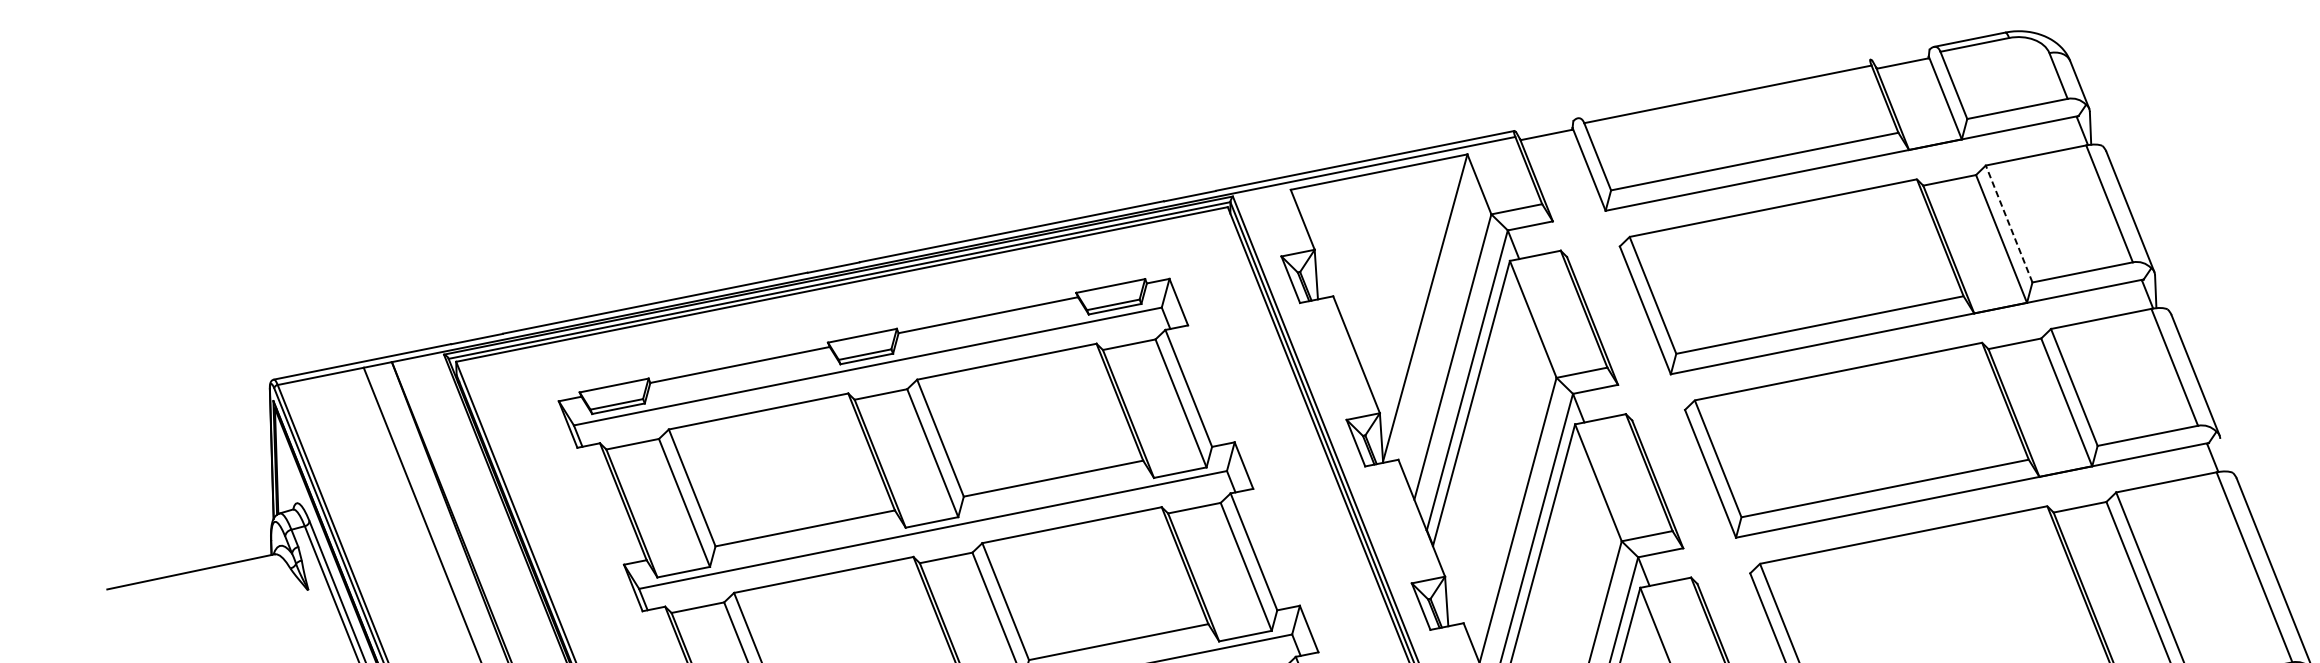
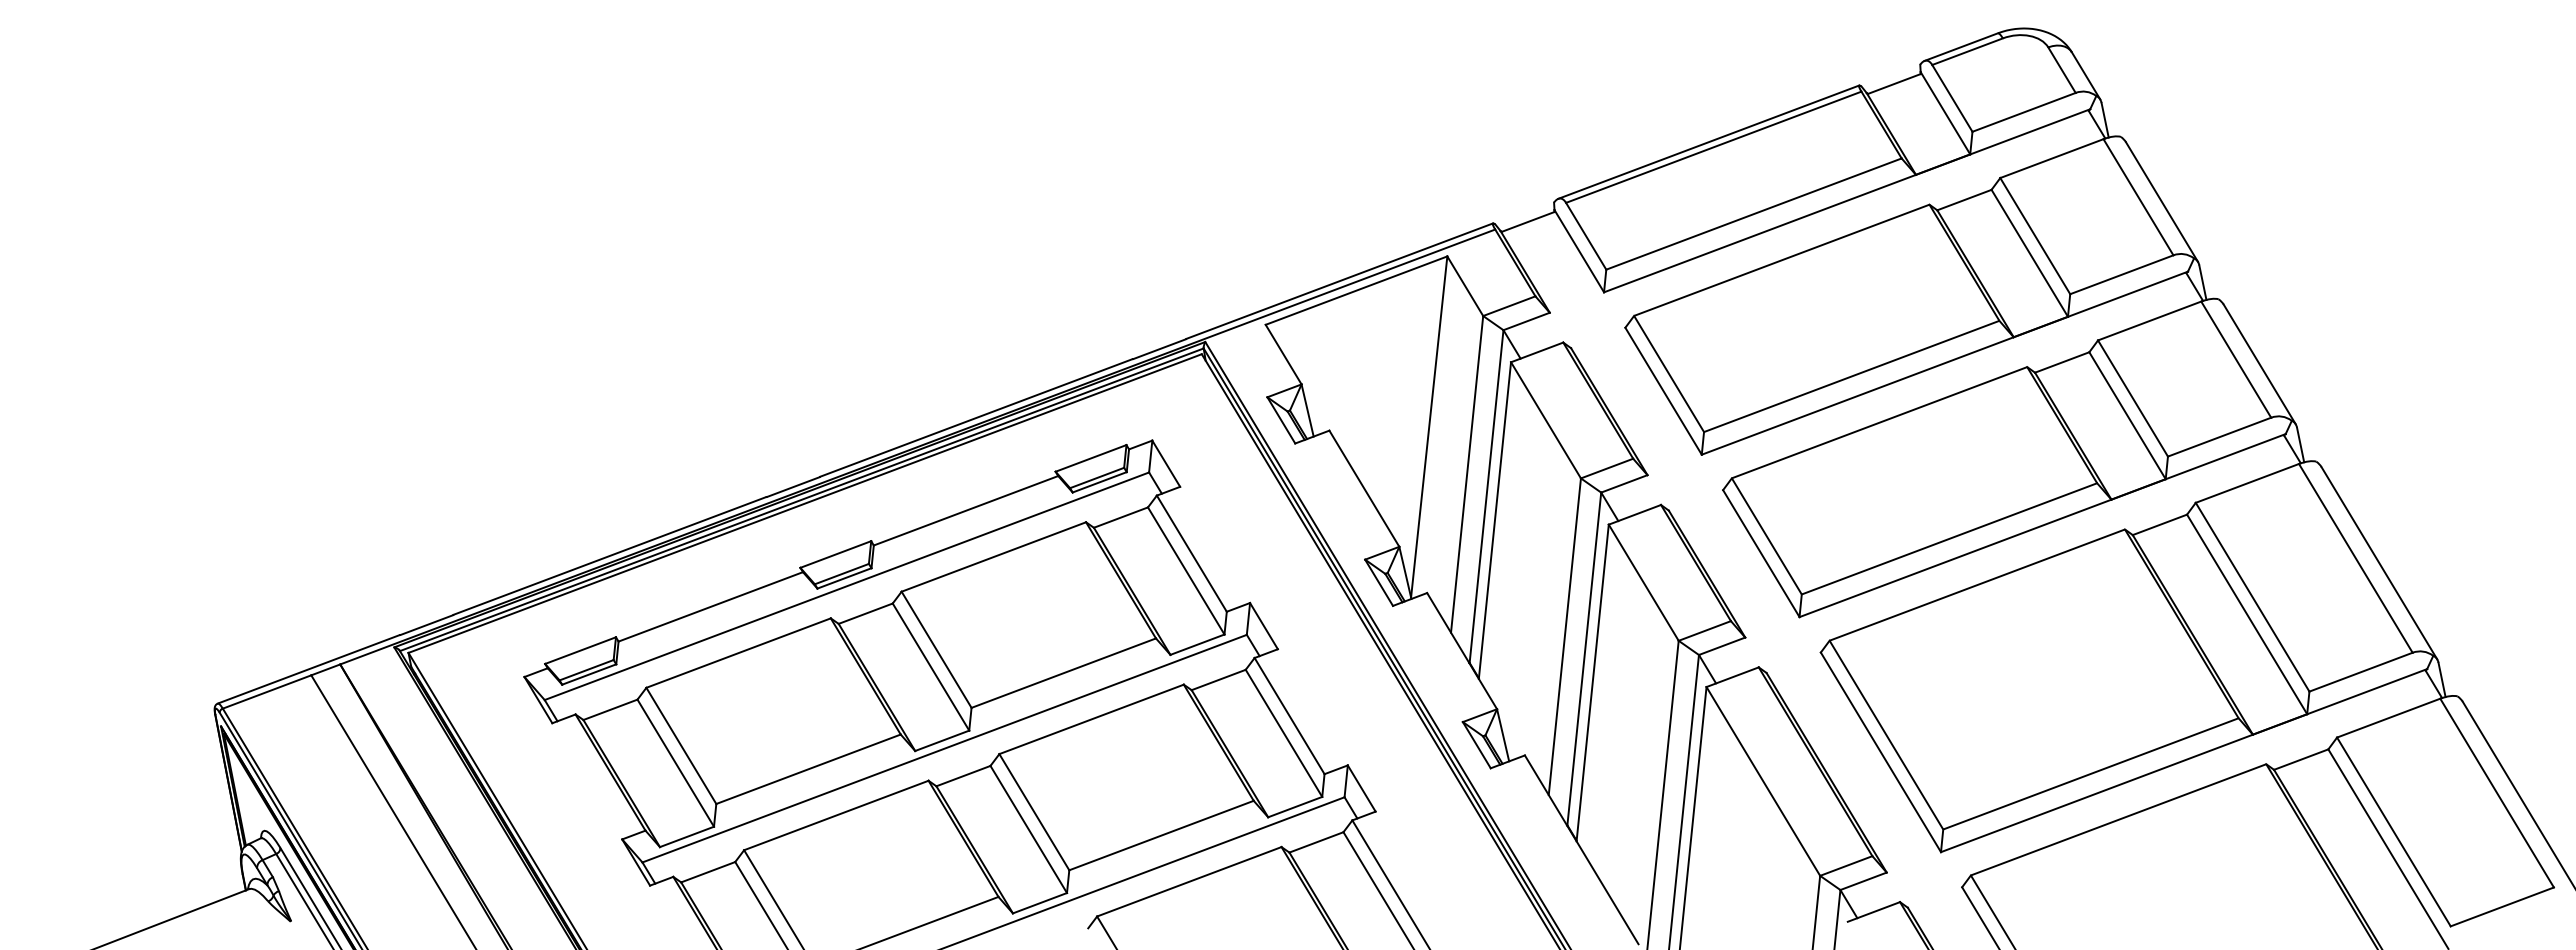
line: (1723, 88) -> (1708, 141), added
line: (2009, 224) -> (2035, 236), dashed -> solid
line: (2220, 454) -> (2300, 444), added

